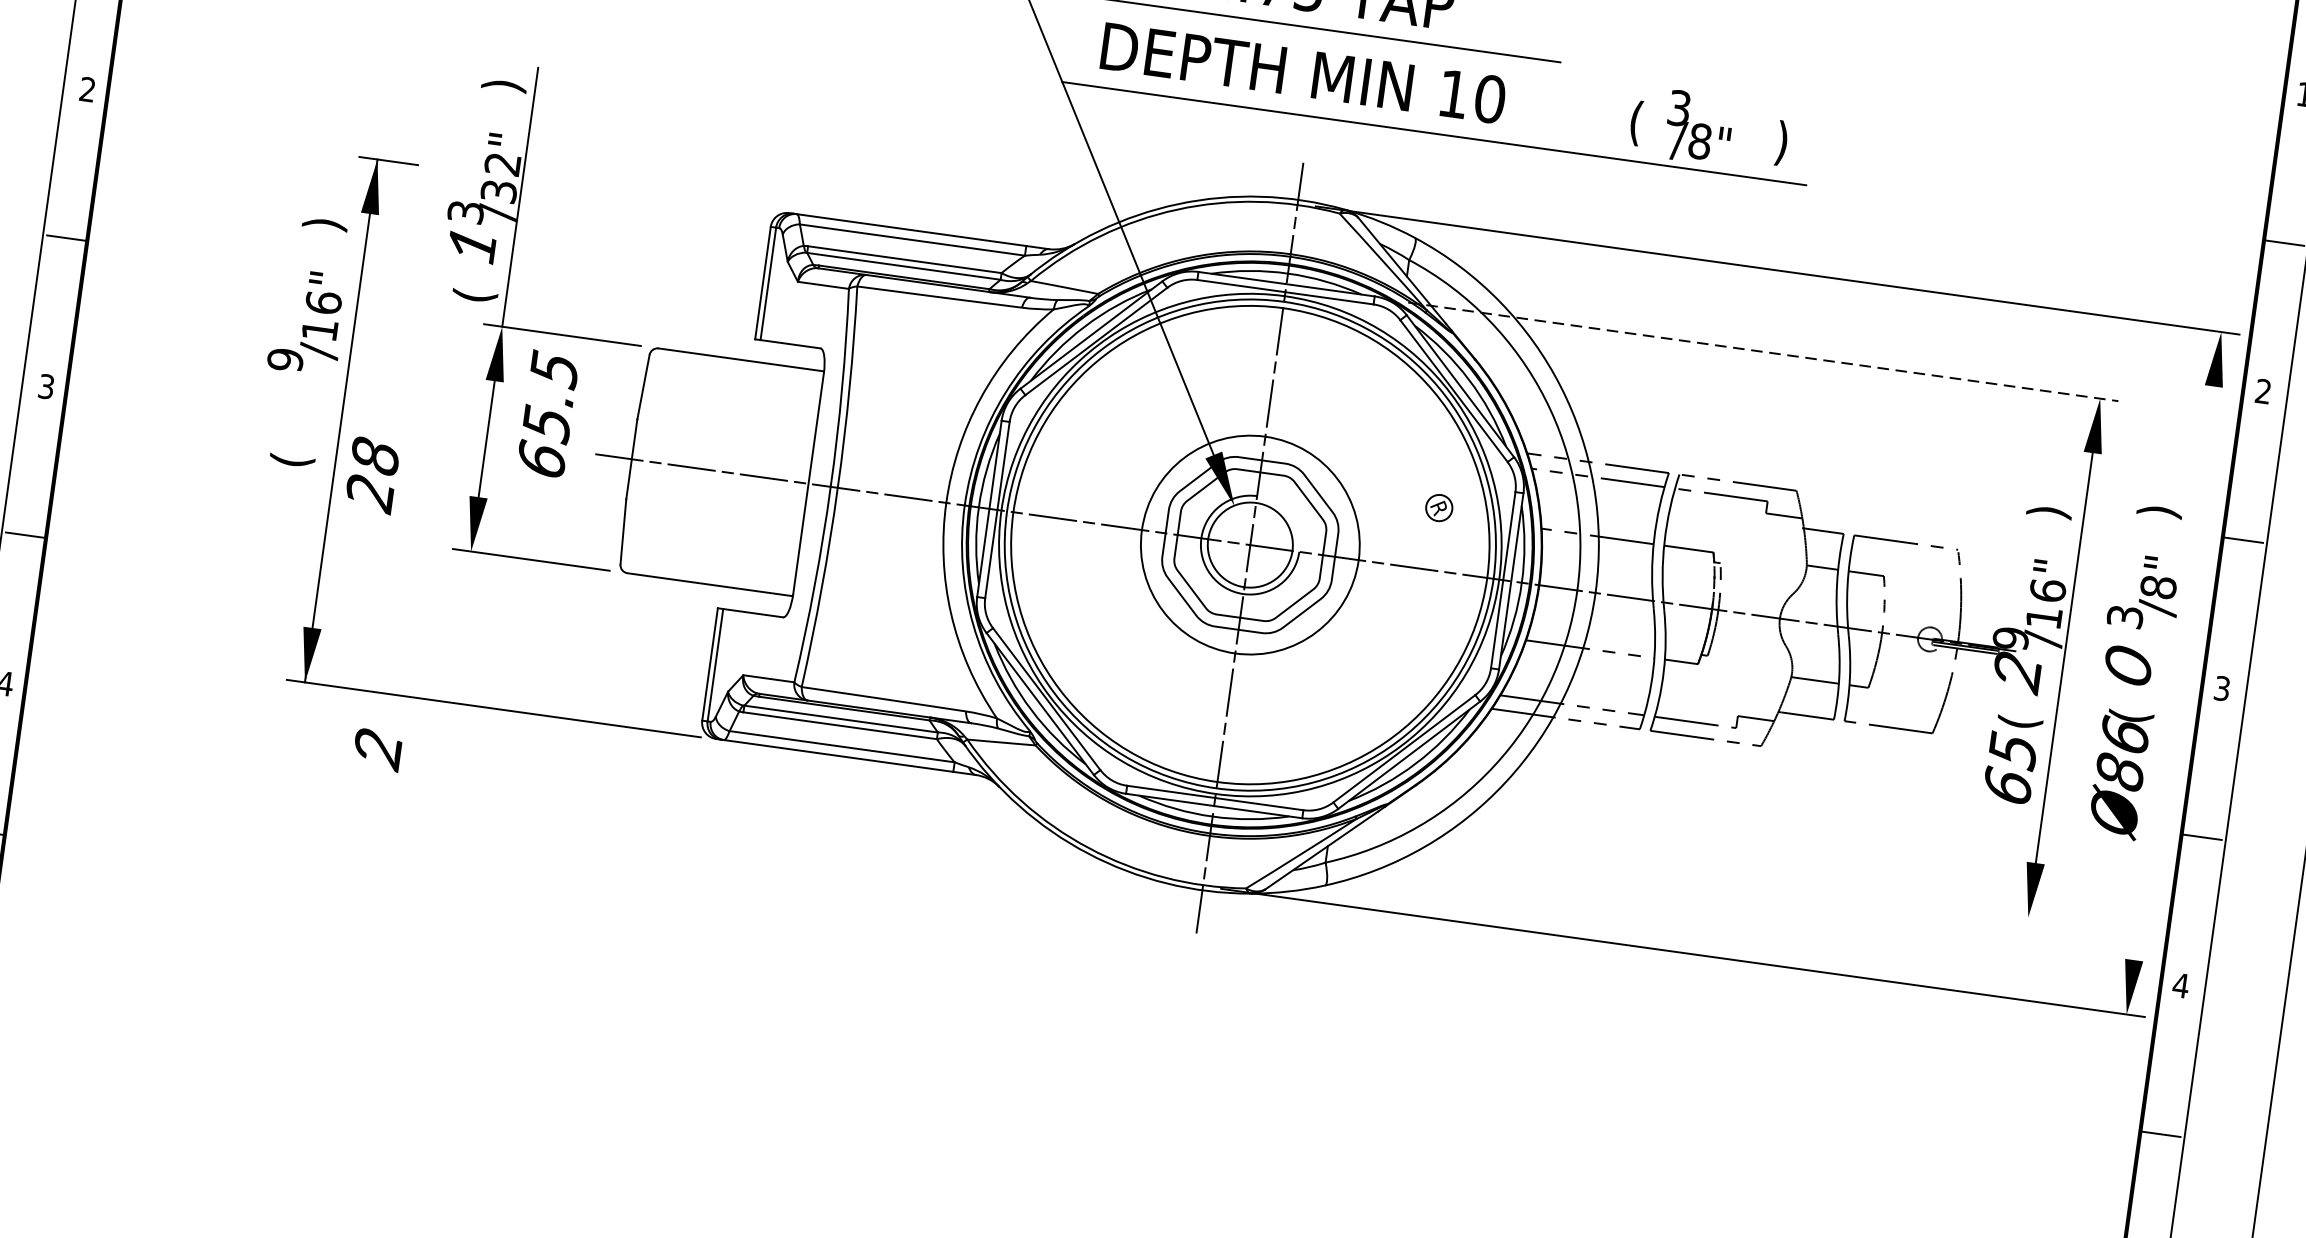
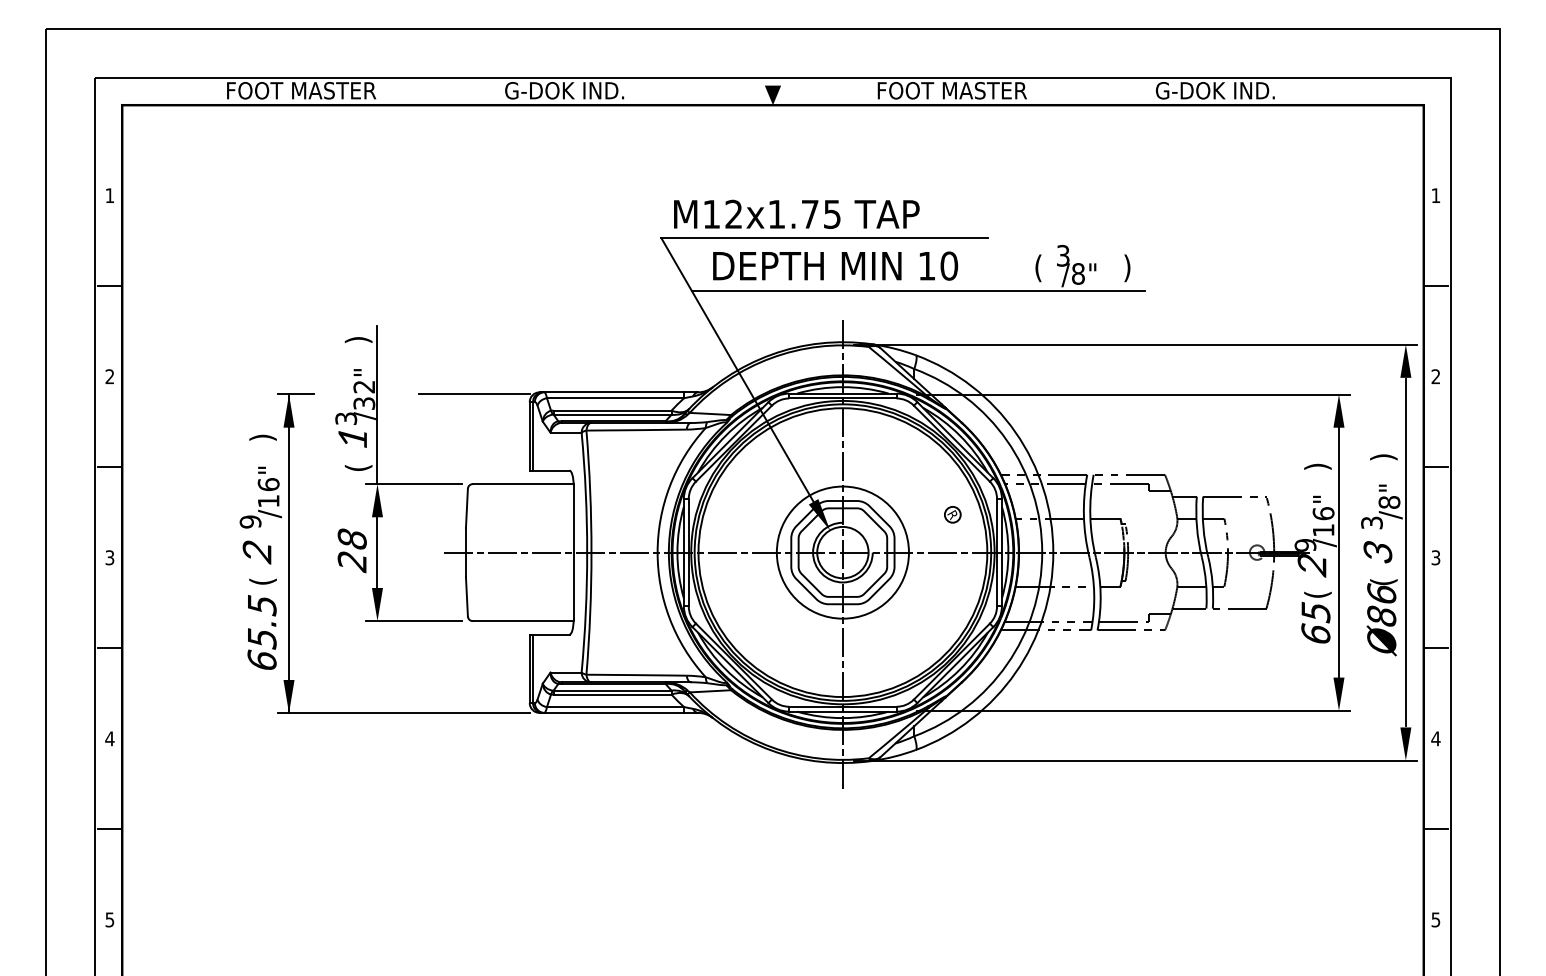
line: (681, 201) -> (474, 394), added
line: (1764, 352) -> (1134, 394), dashed -> solid
text: (547, 413) -> (261, 632), moved
text: (371, 474) -> (351, 550), moved
text: (2127, 664) -> (1377, 551), 0 -> 3
line: (2173, 672) -> (1405, 552), added
text: (376, 749) -> (256, 552), moved
line: (1691, 870) -> (1133, 710), added

